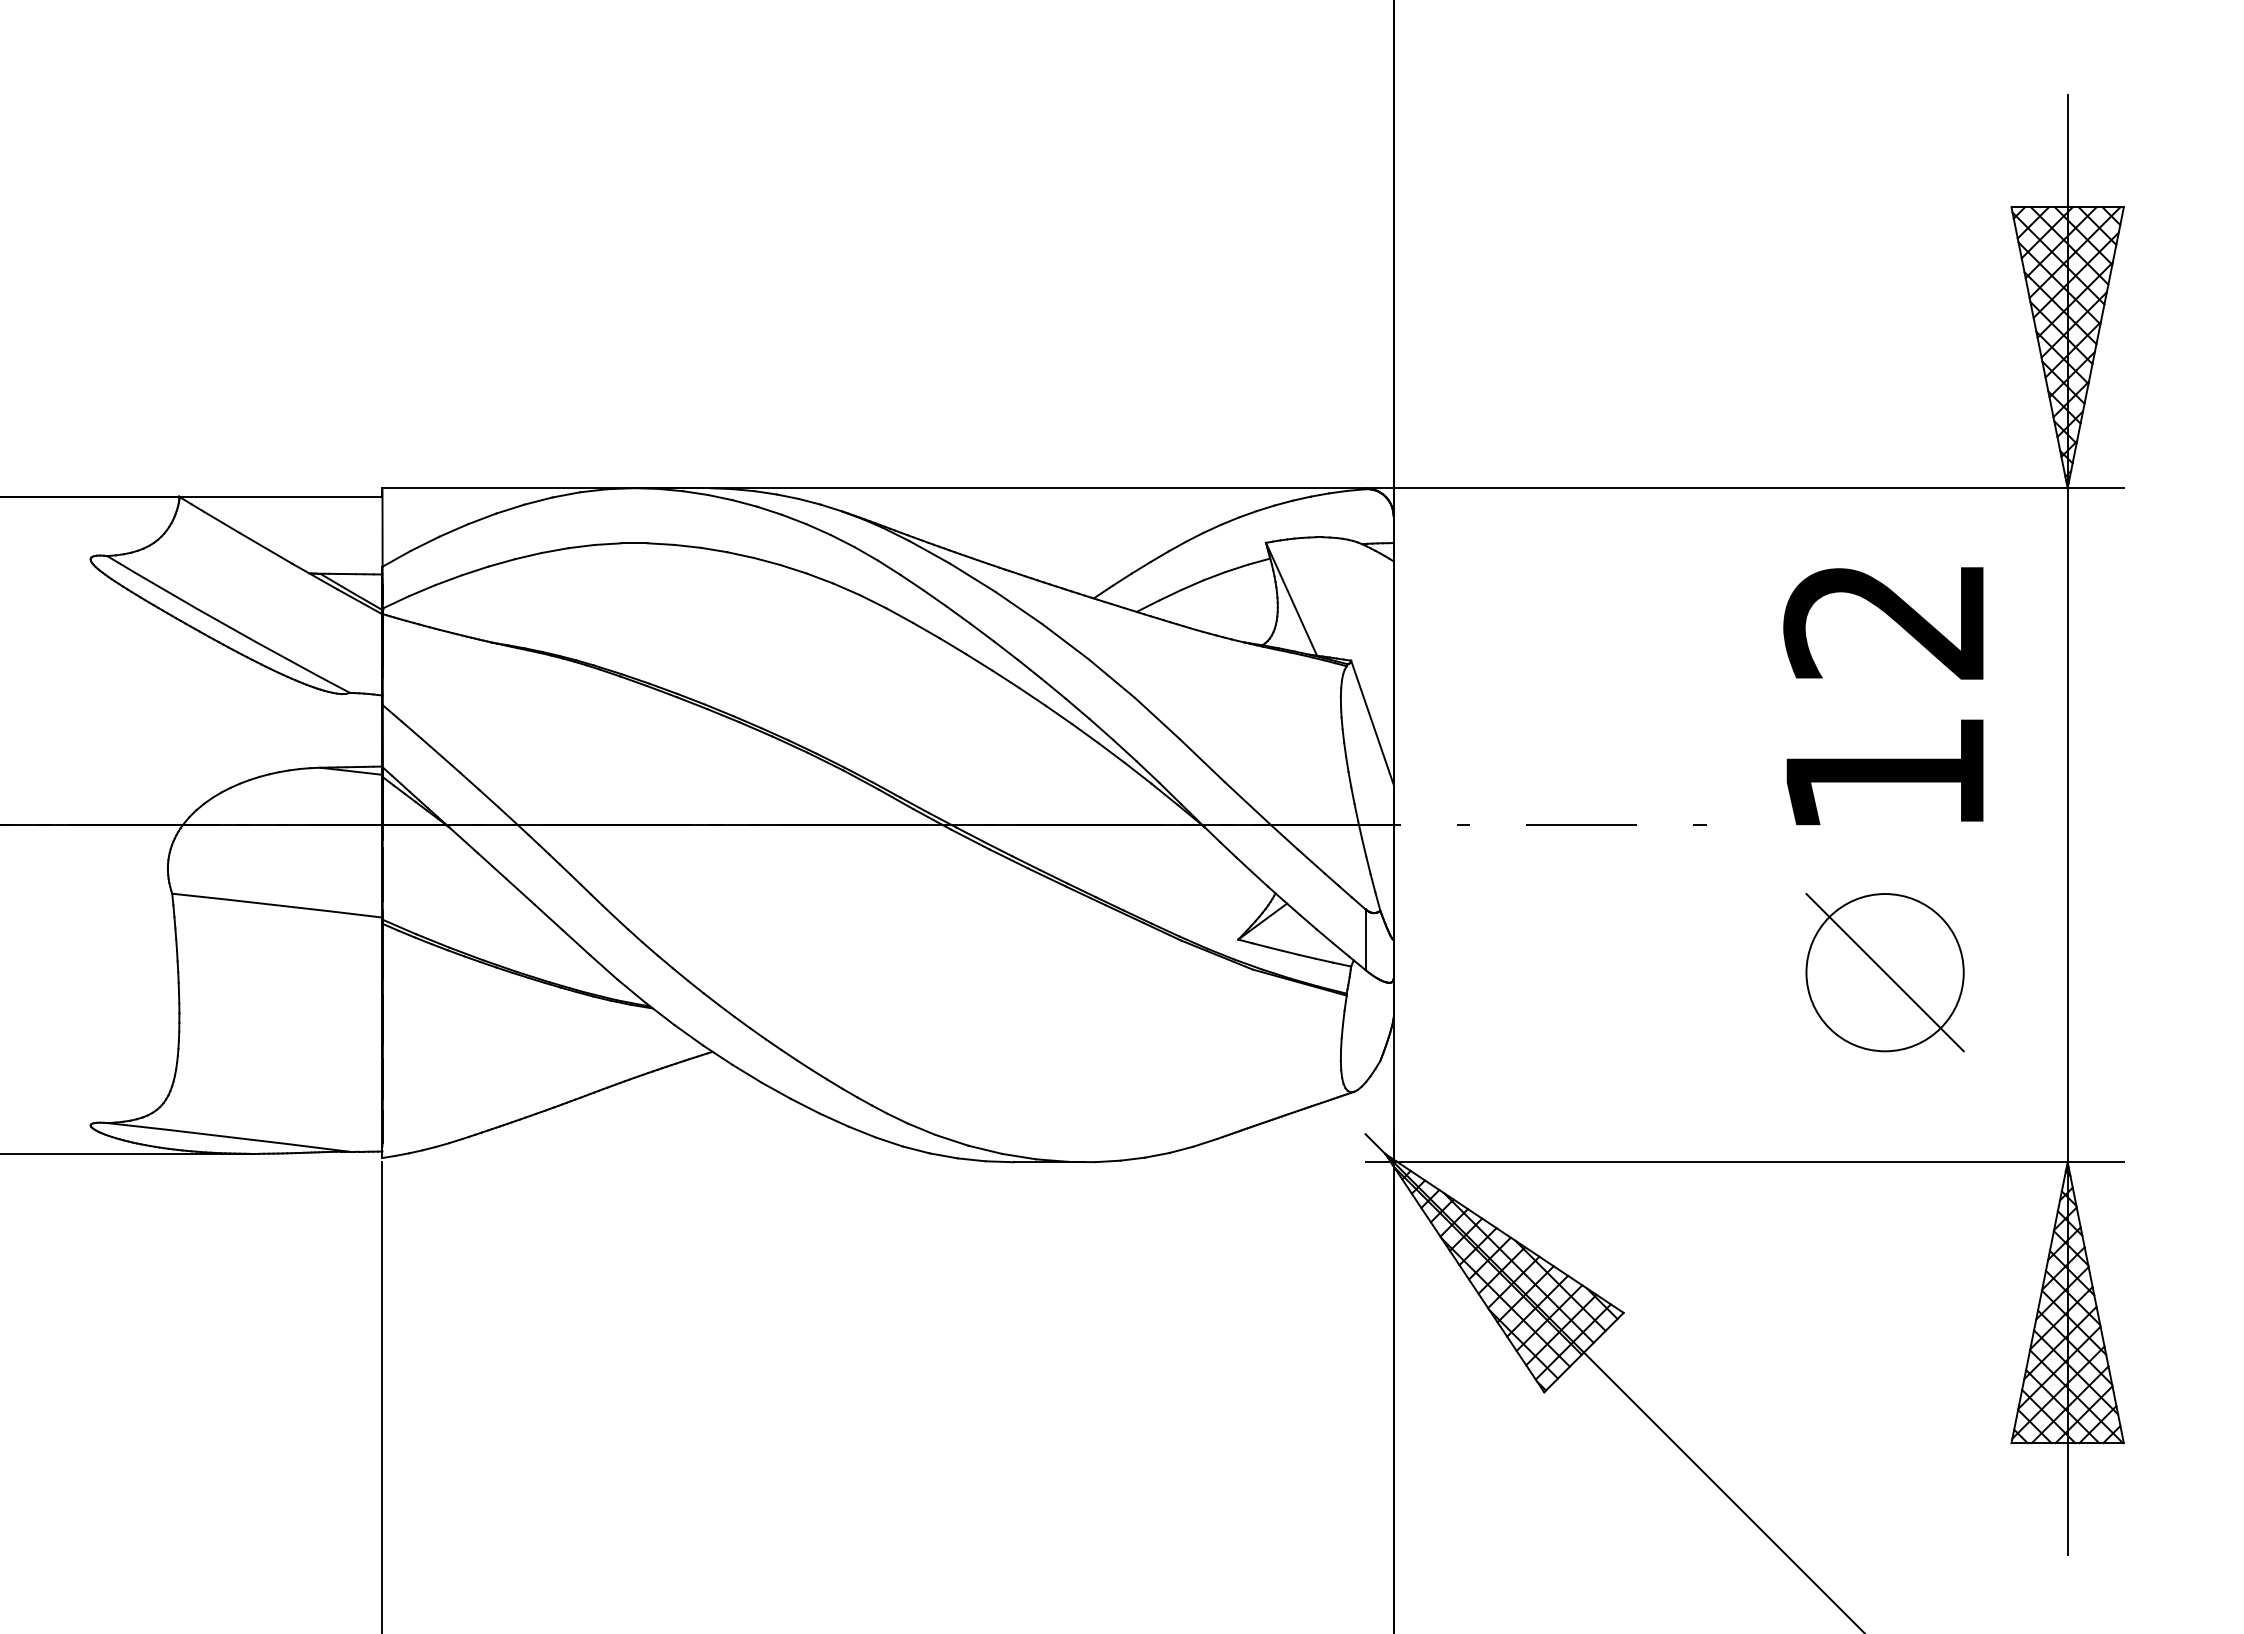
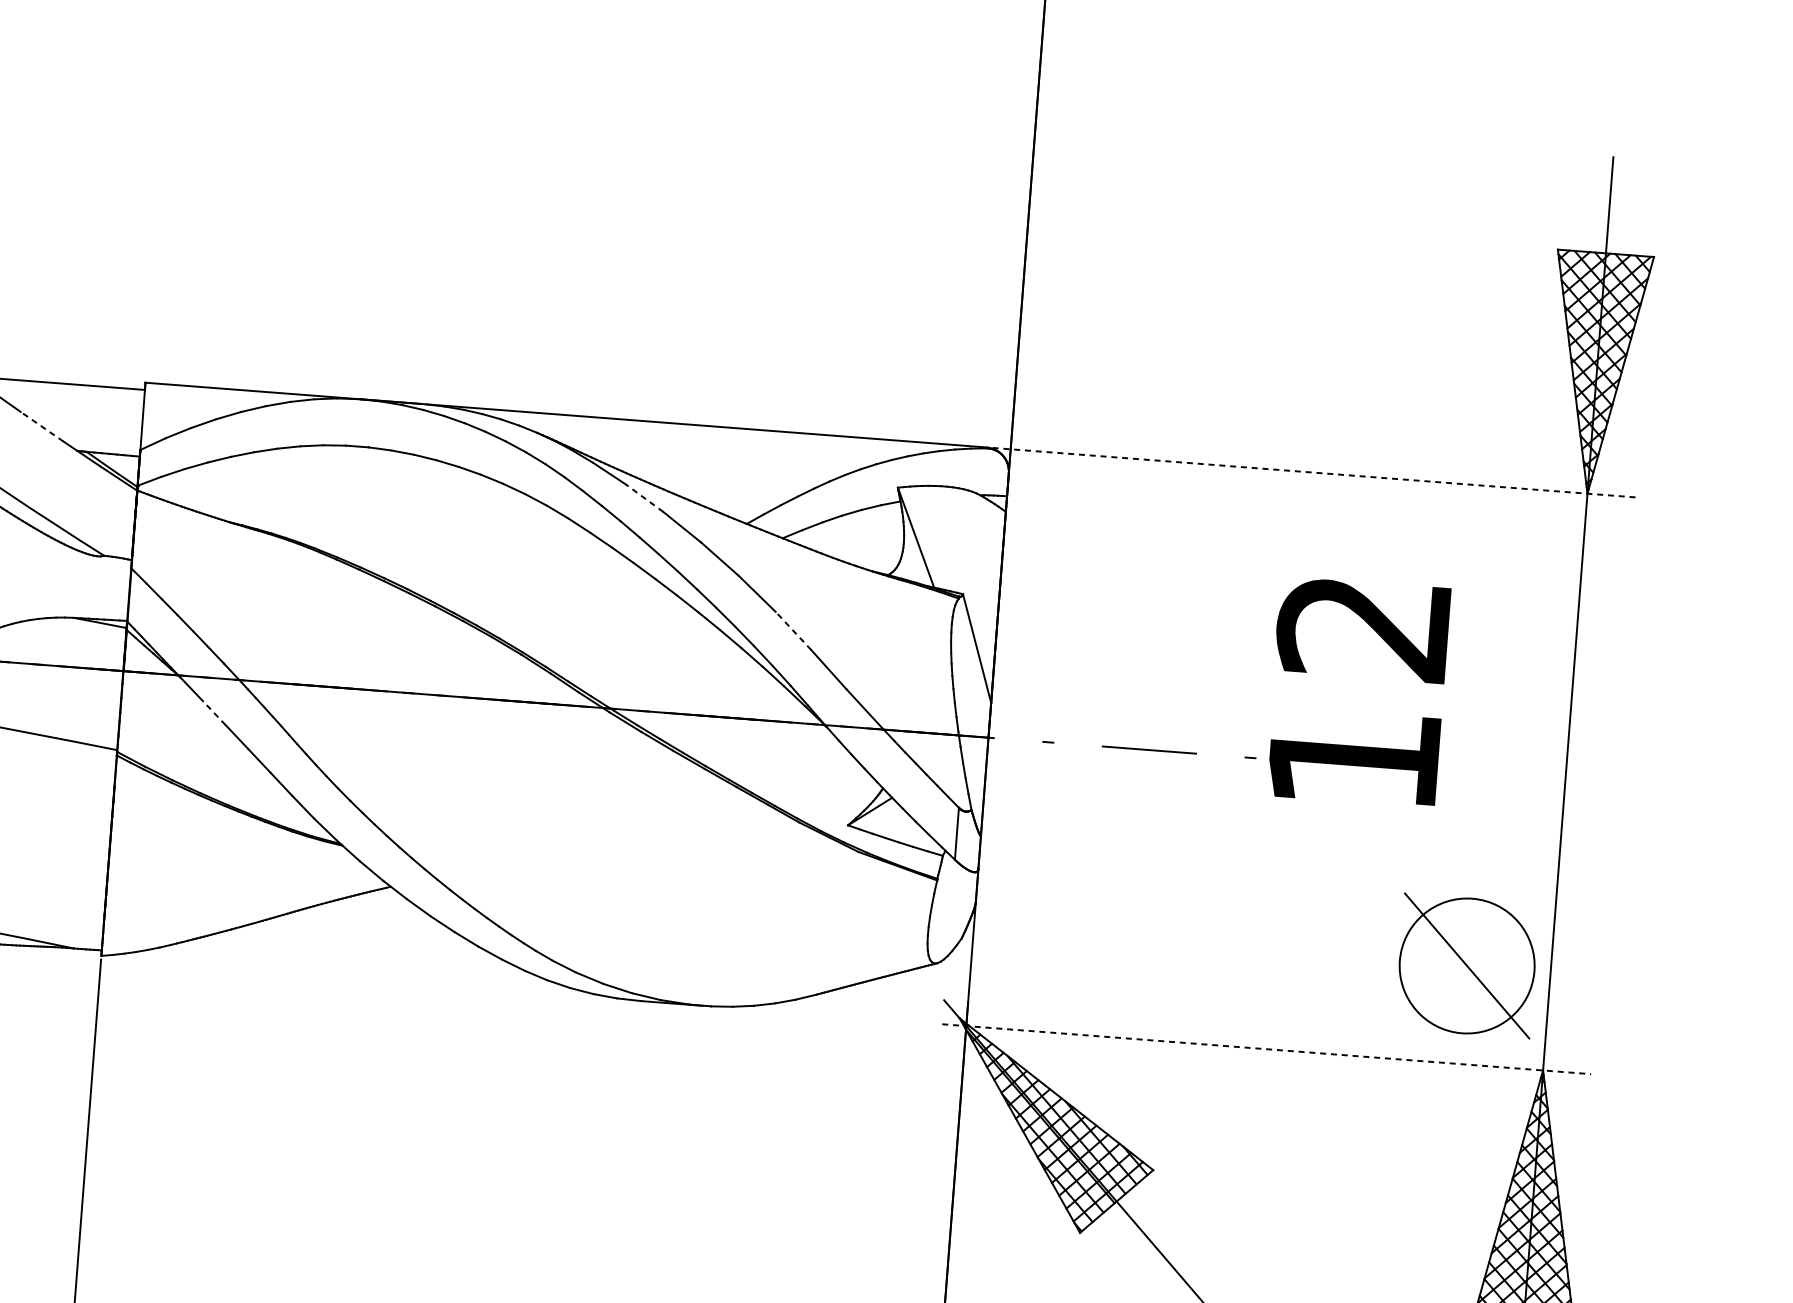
line: (1744, 488) -> (1310, 472), solid -> dashed
line: (265, 548) -> (41, 426), solid -> dashed
line: (972, 577) -> (644, 498), solid -> dashed
text: (1883, 696) -> (1357, 692), moved
line: (1157, 718) -> (793, 630), solid -> dashed
line: (491, 865) -> (213, 712), solid -> dashed
part: (1884, 972) -> (1466, 965), moved
line: (1745, 1162) -> (1267, 1049), solid -> dashed

